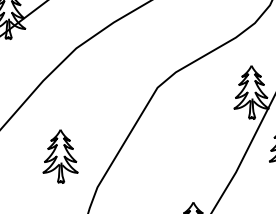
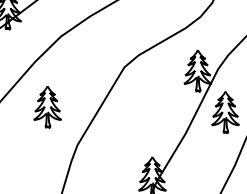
part: (60, 157) -> (47, 107), moved

